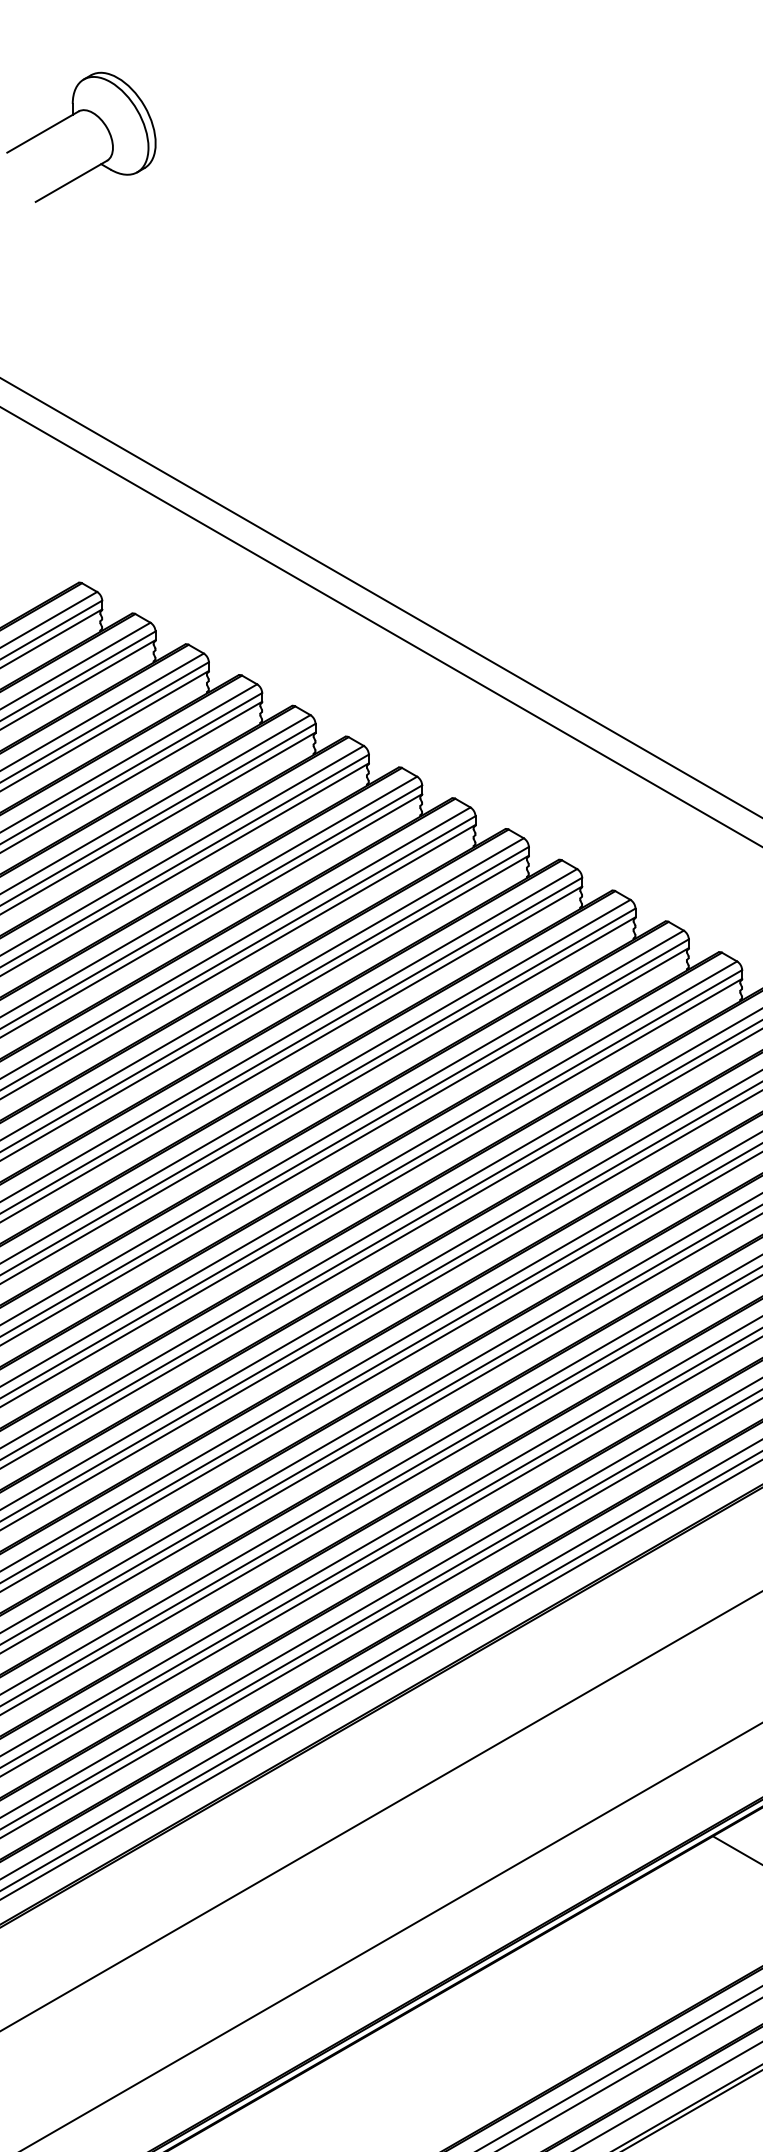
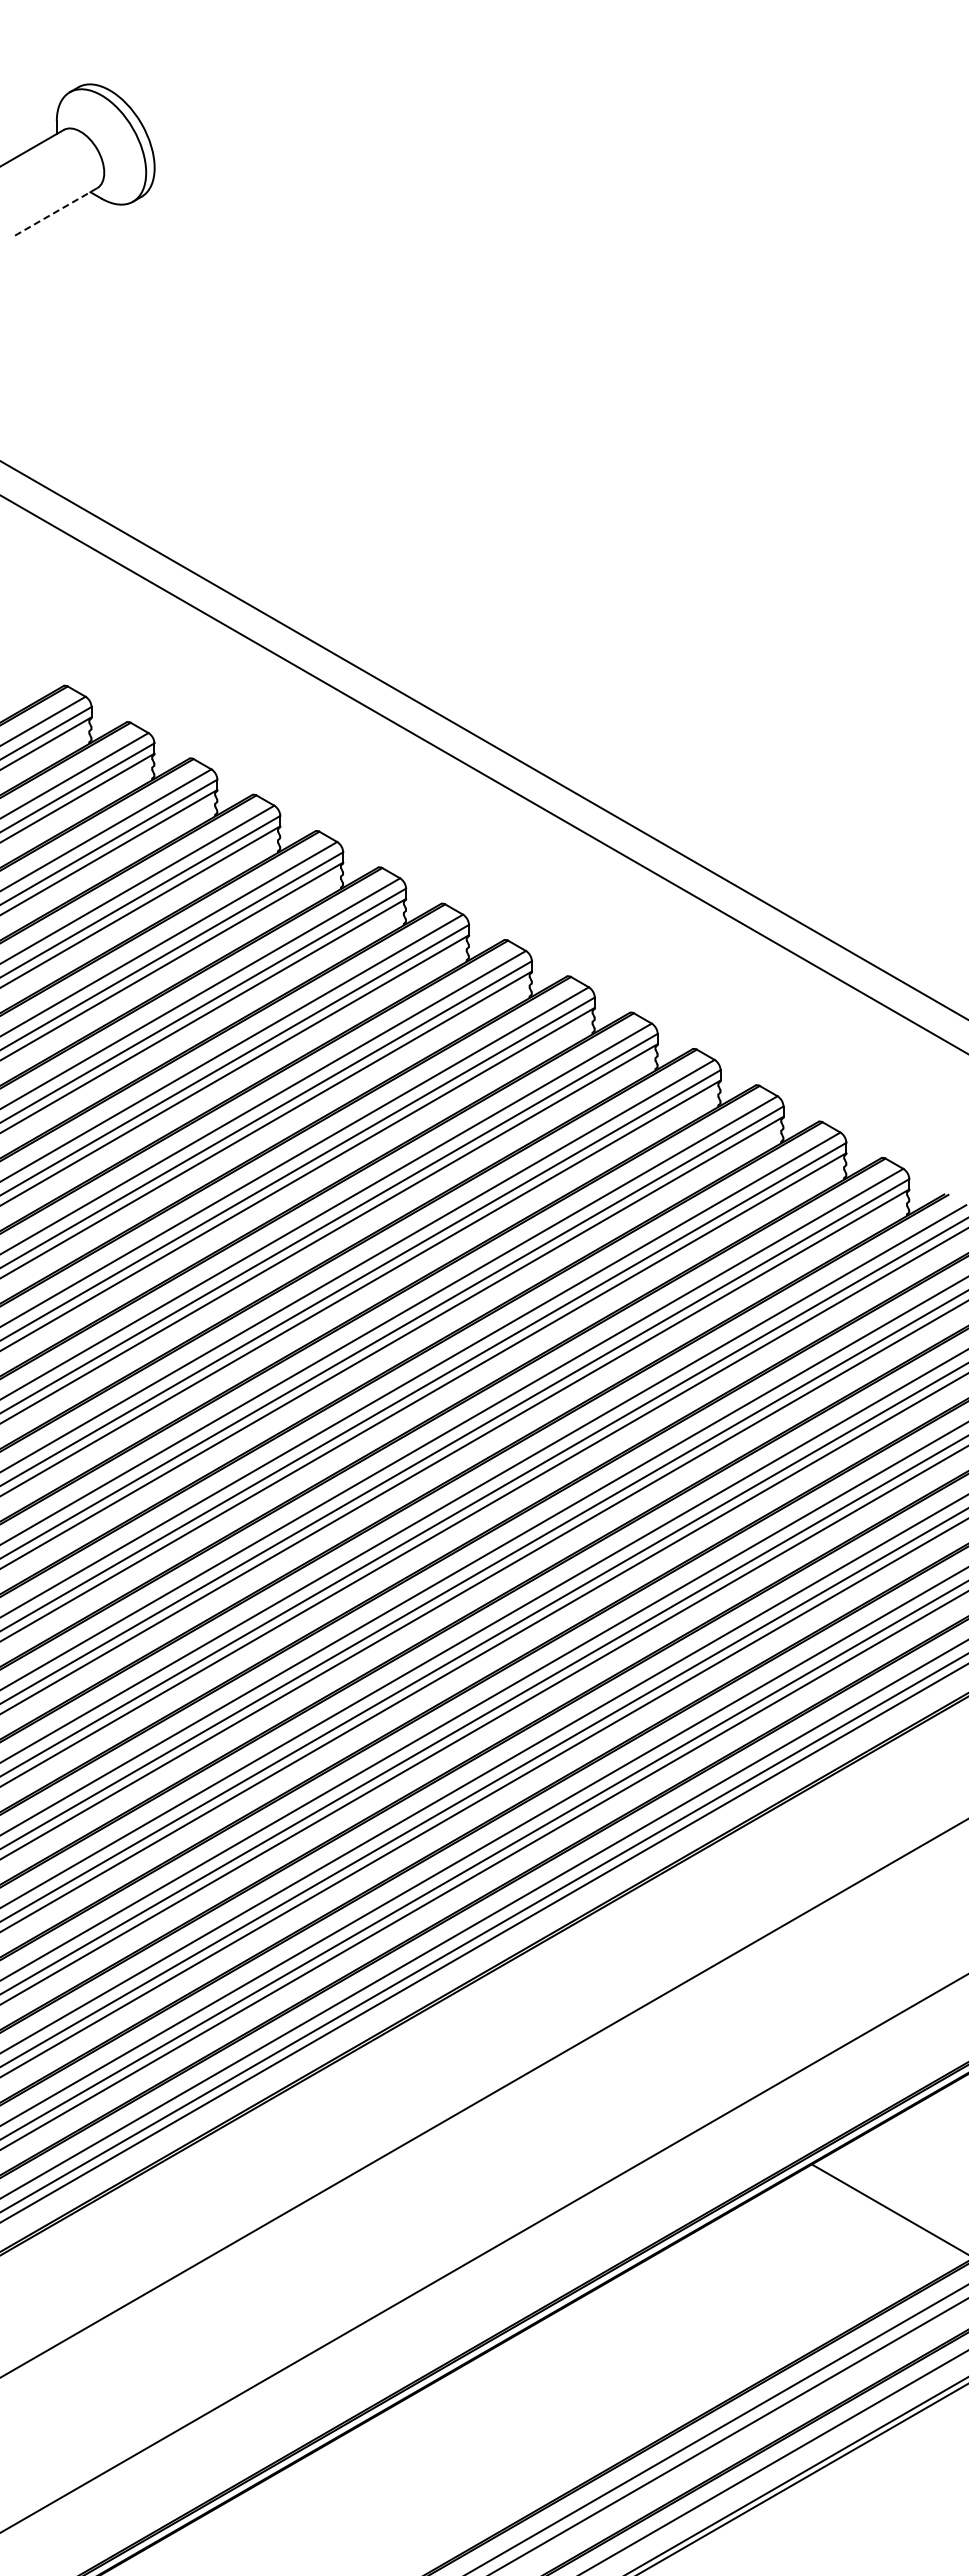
line: (71, 181) -> (55, 212), solid -> dashed

